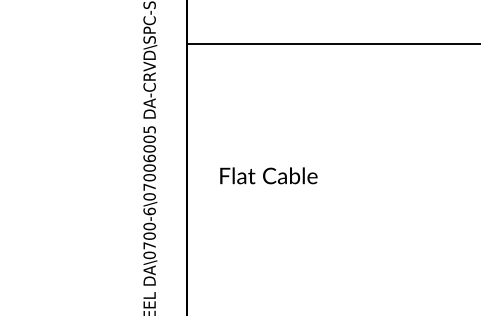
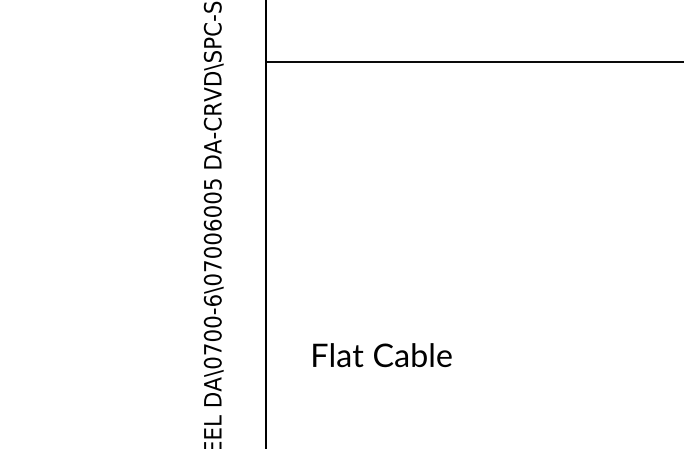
text: (268, 175) -> (381, 354), moved

